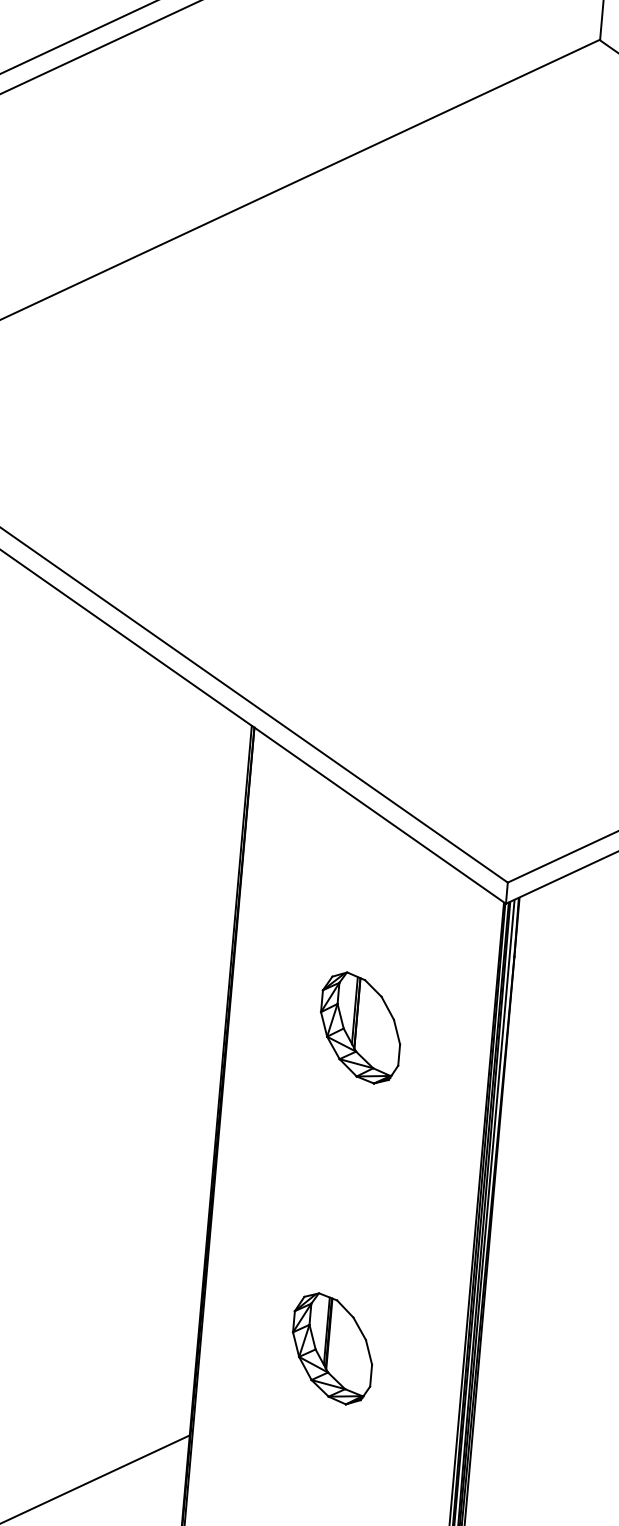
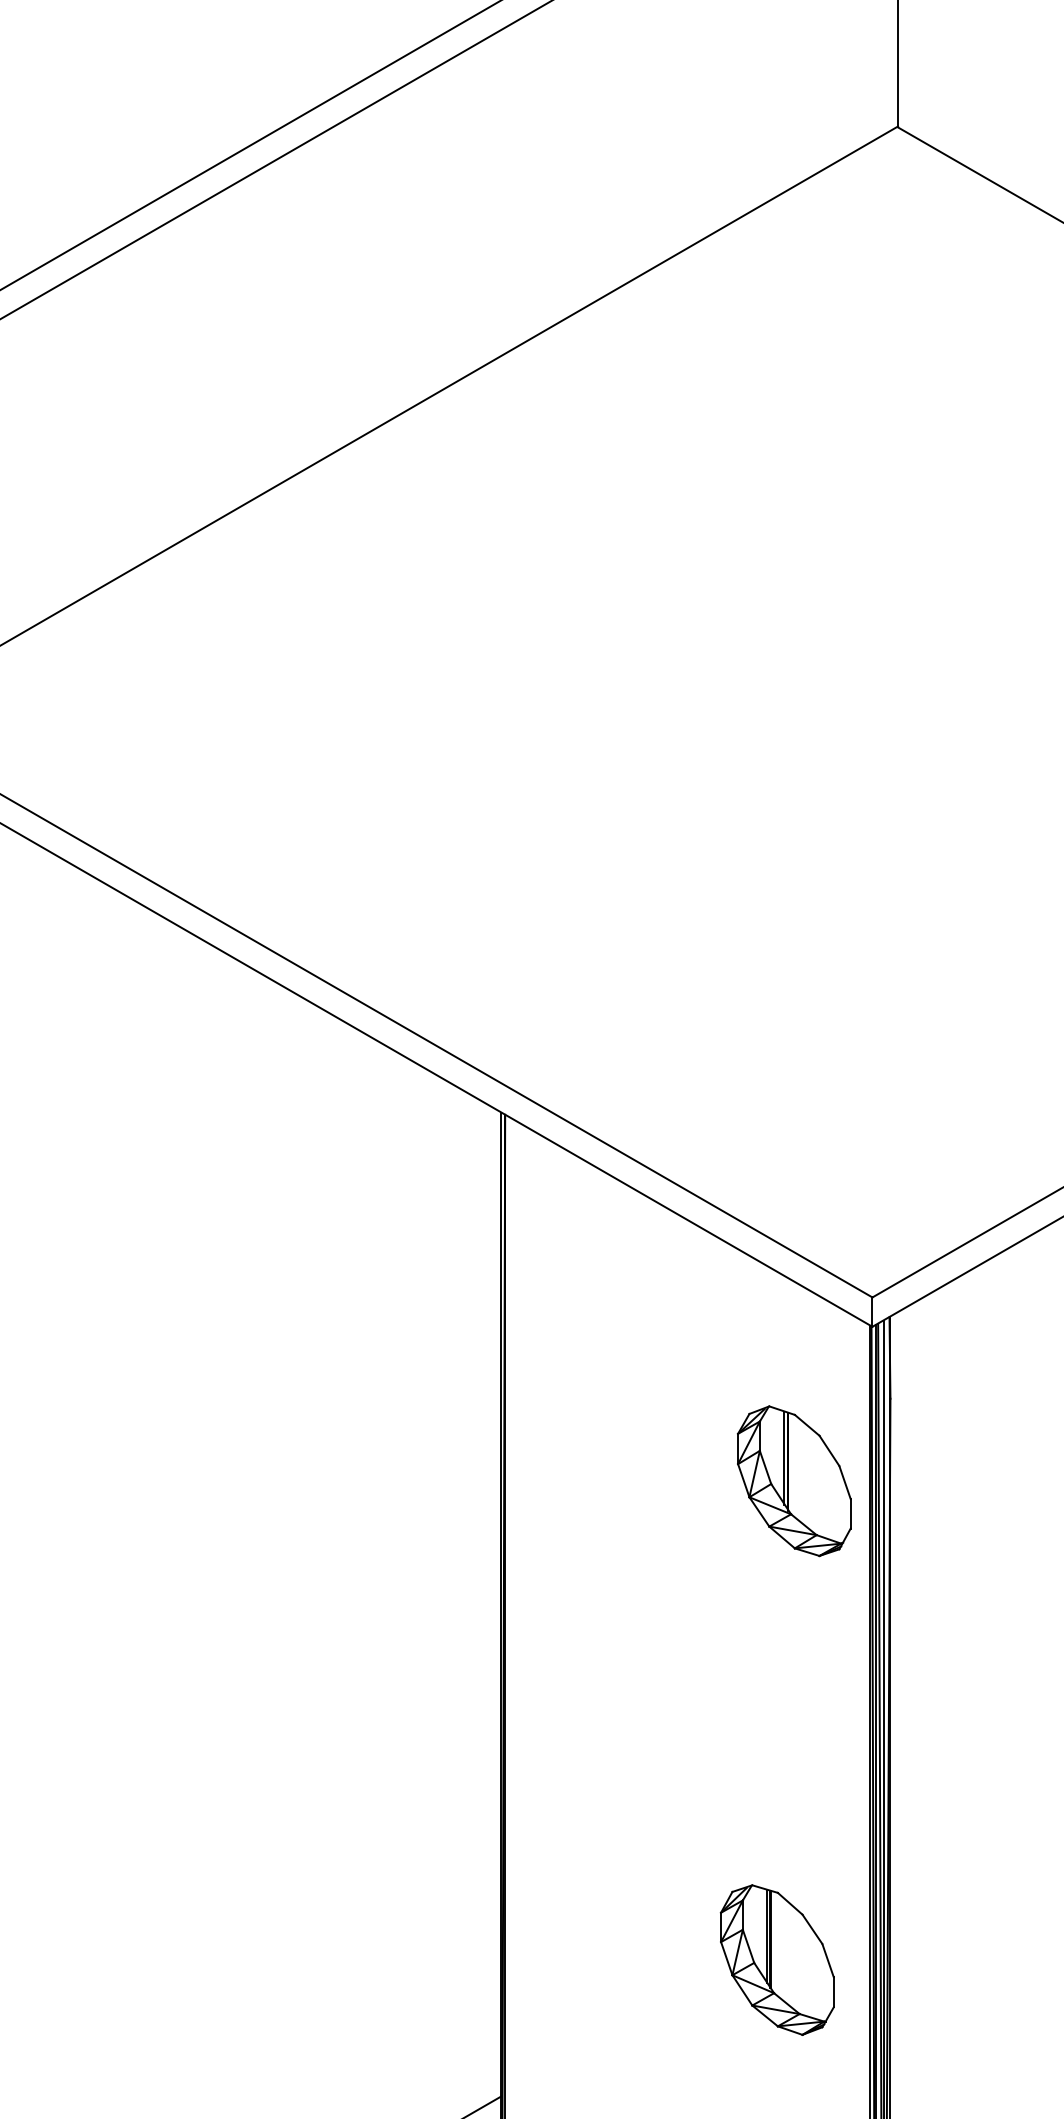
part: (359, 1028) -> (793, 1481), moved
part: (331, 1348) -> (776, 1959), moved

